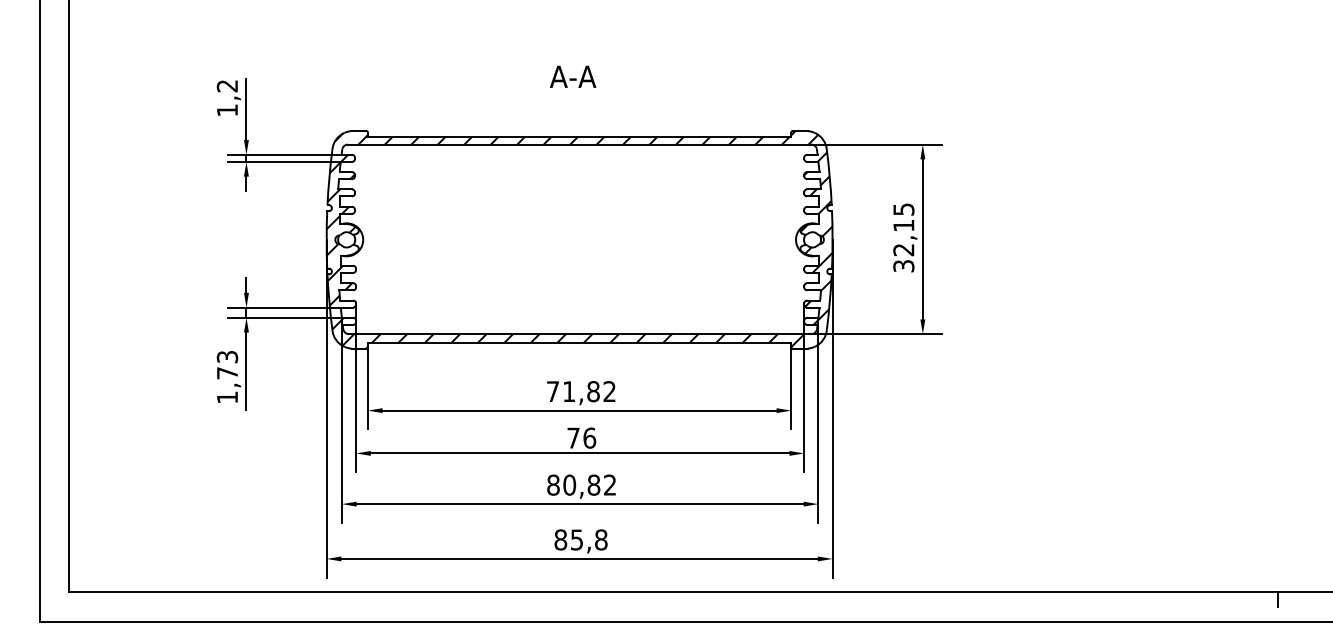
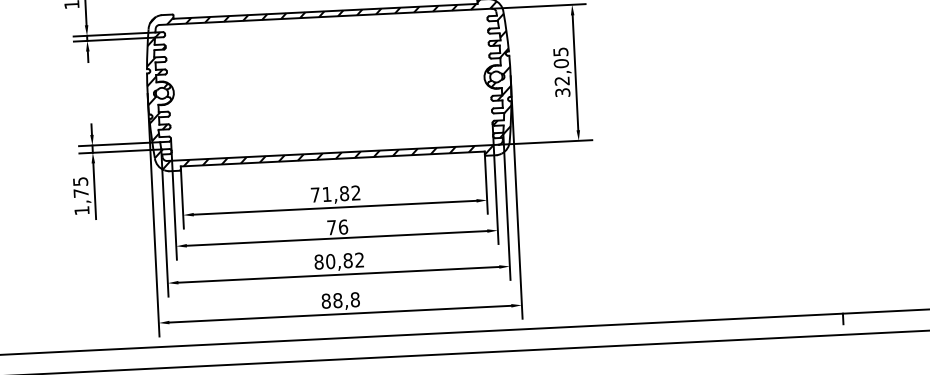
text: (903, 225) -> (561, 63), 32,15 -> 32,05
text: (226, 356) -> (79, 181), 1,73 -> 1,75
text: (576, 539) -> (337, 300), 85,8 -> 88,8

